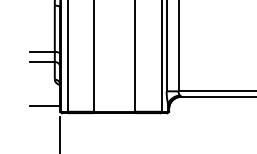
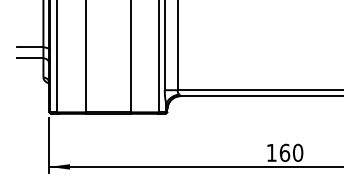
line: (44, 106) -> (32, 106), removed

